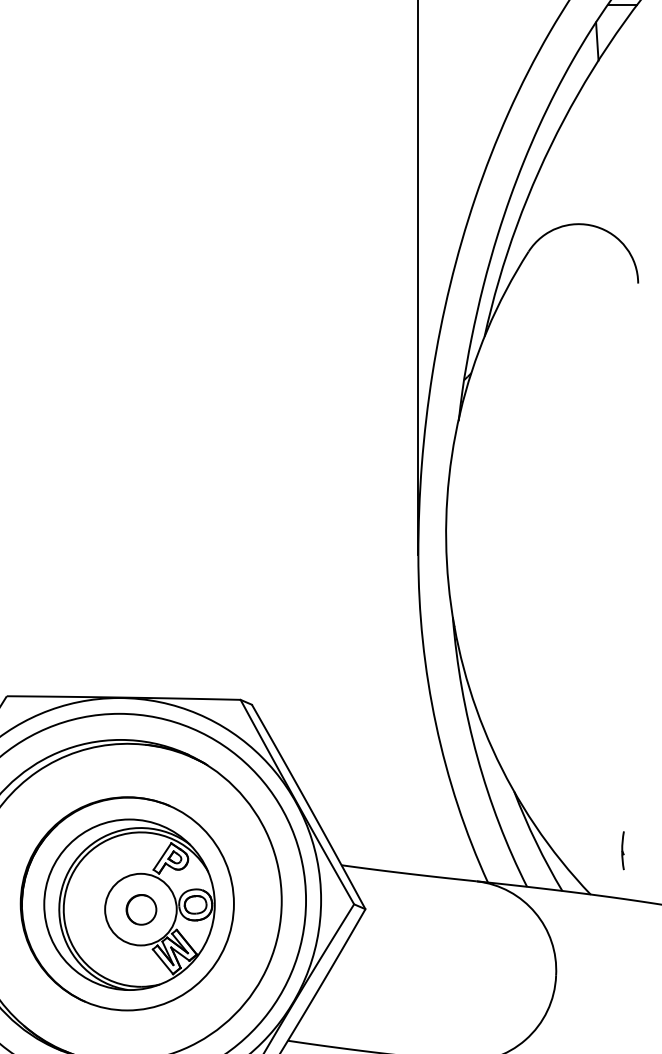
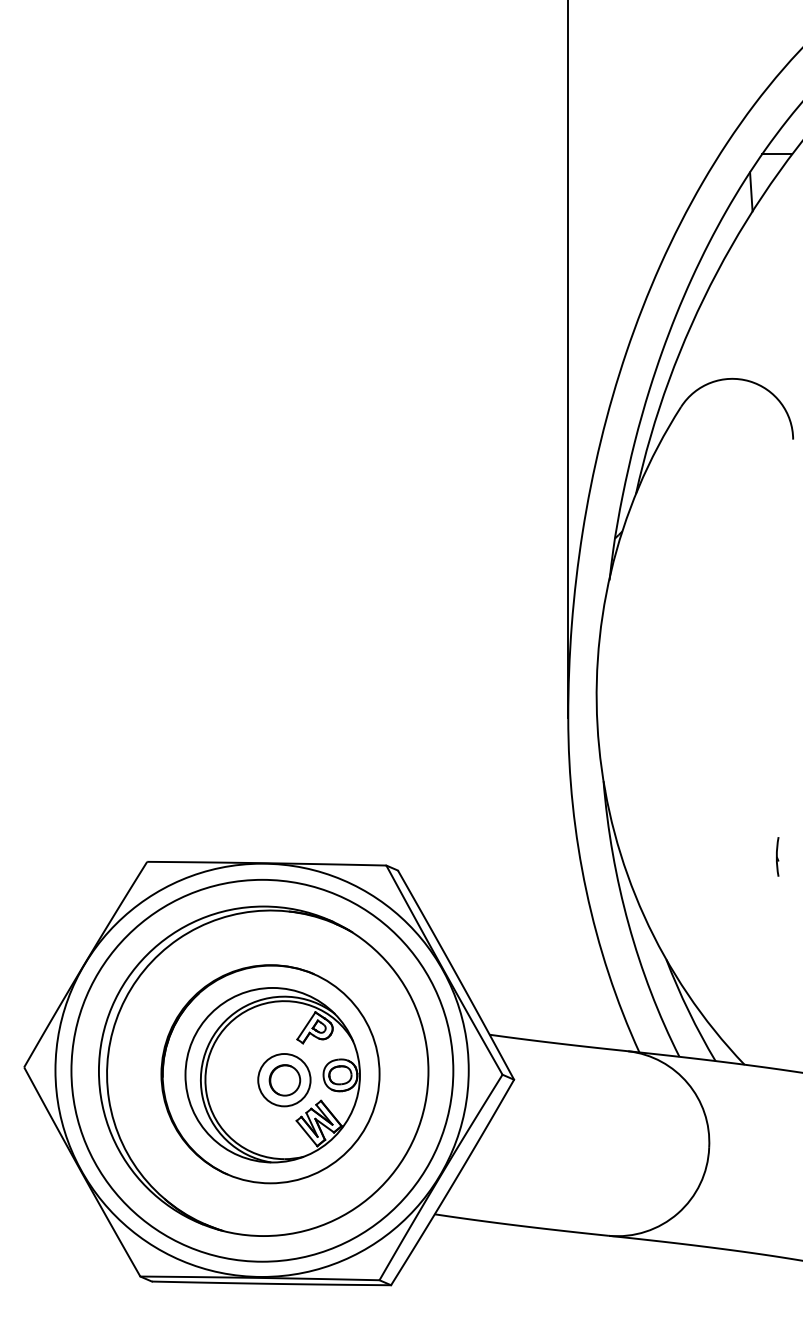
line: (622, 850) -> (777, 856), moved
circle: (141, 909) -> (284, 1080), size x0.71

